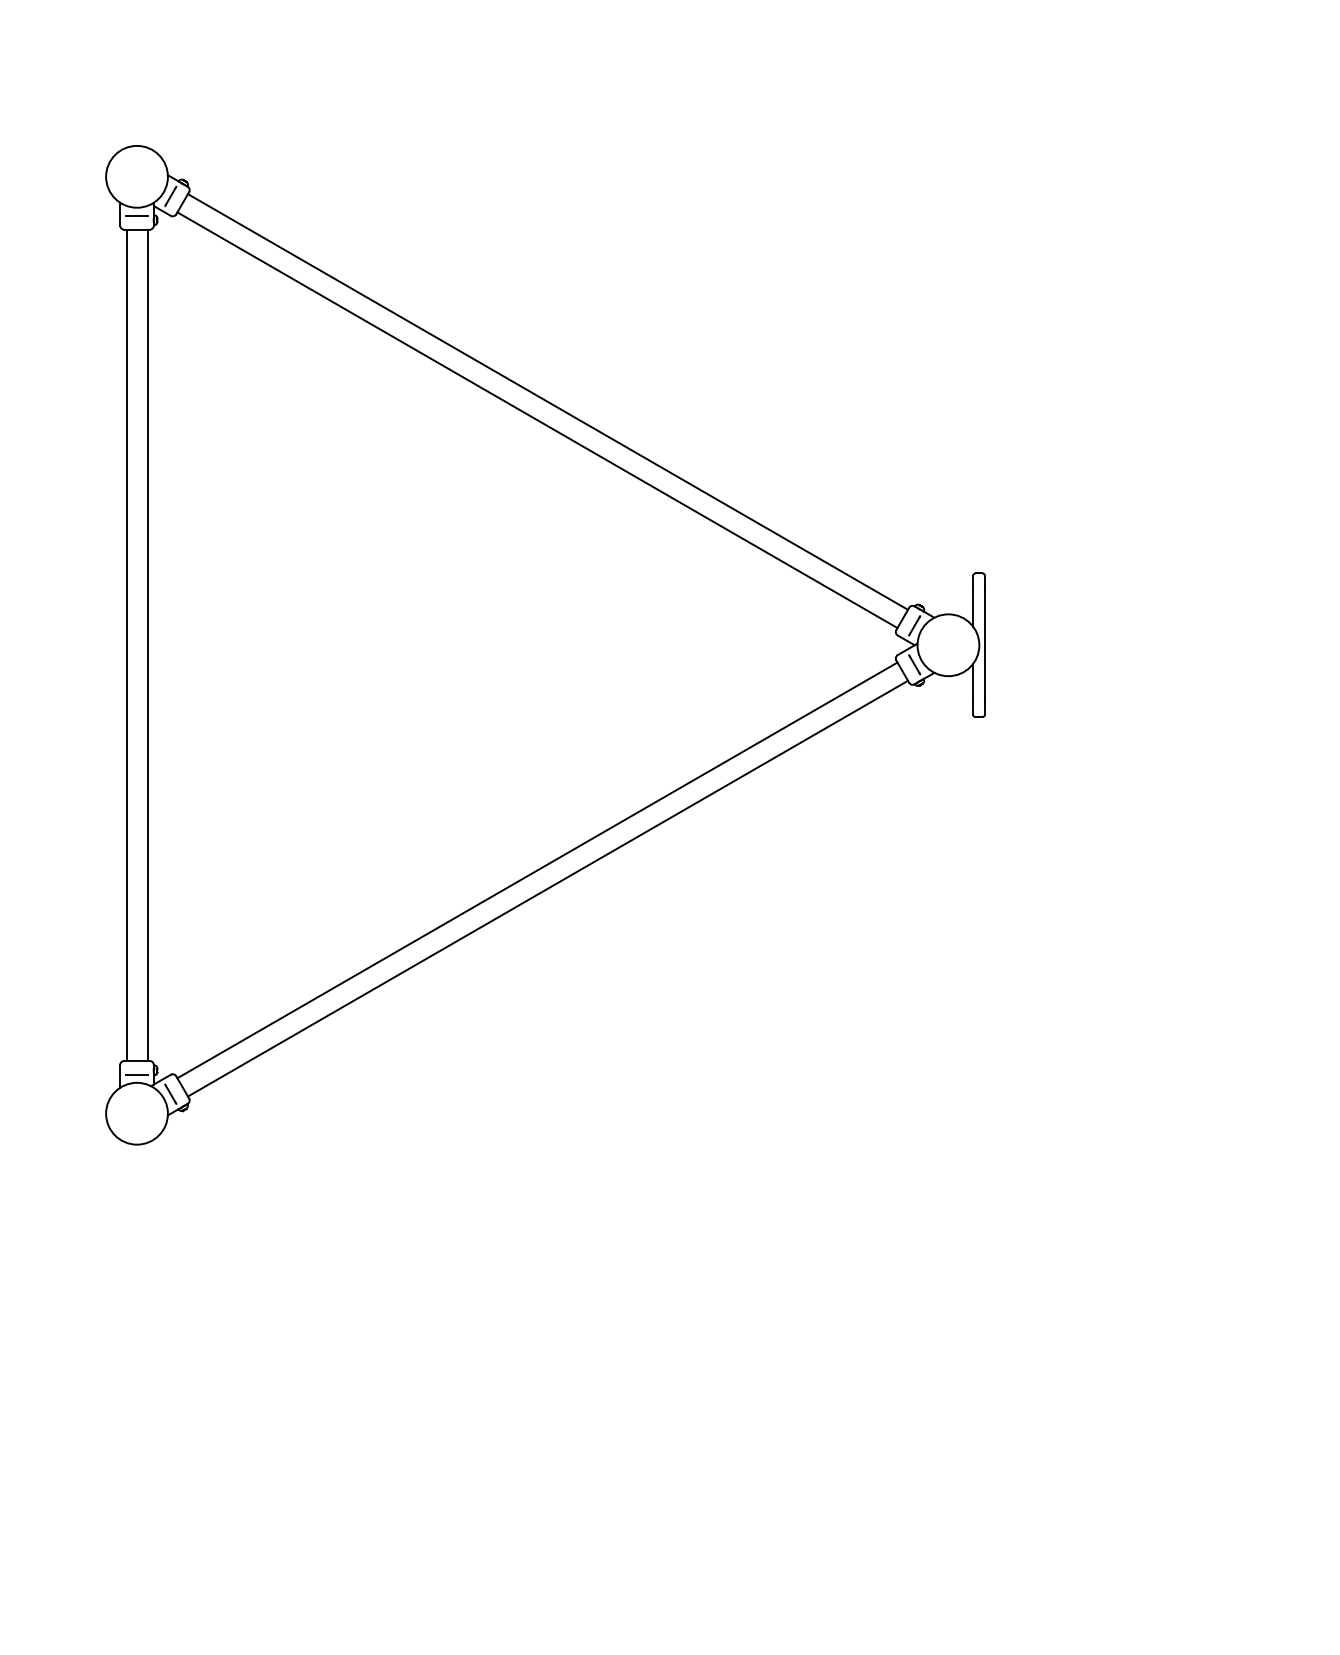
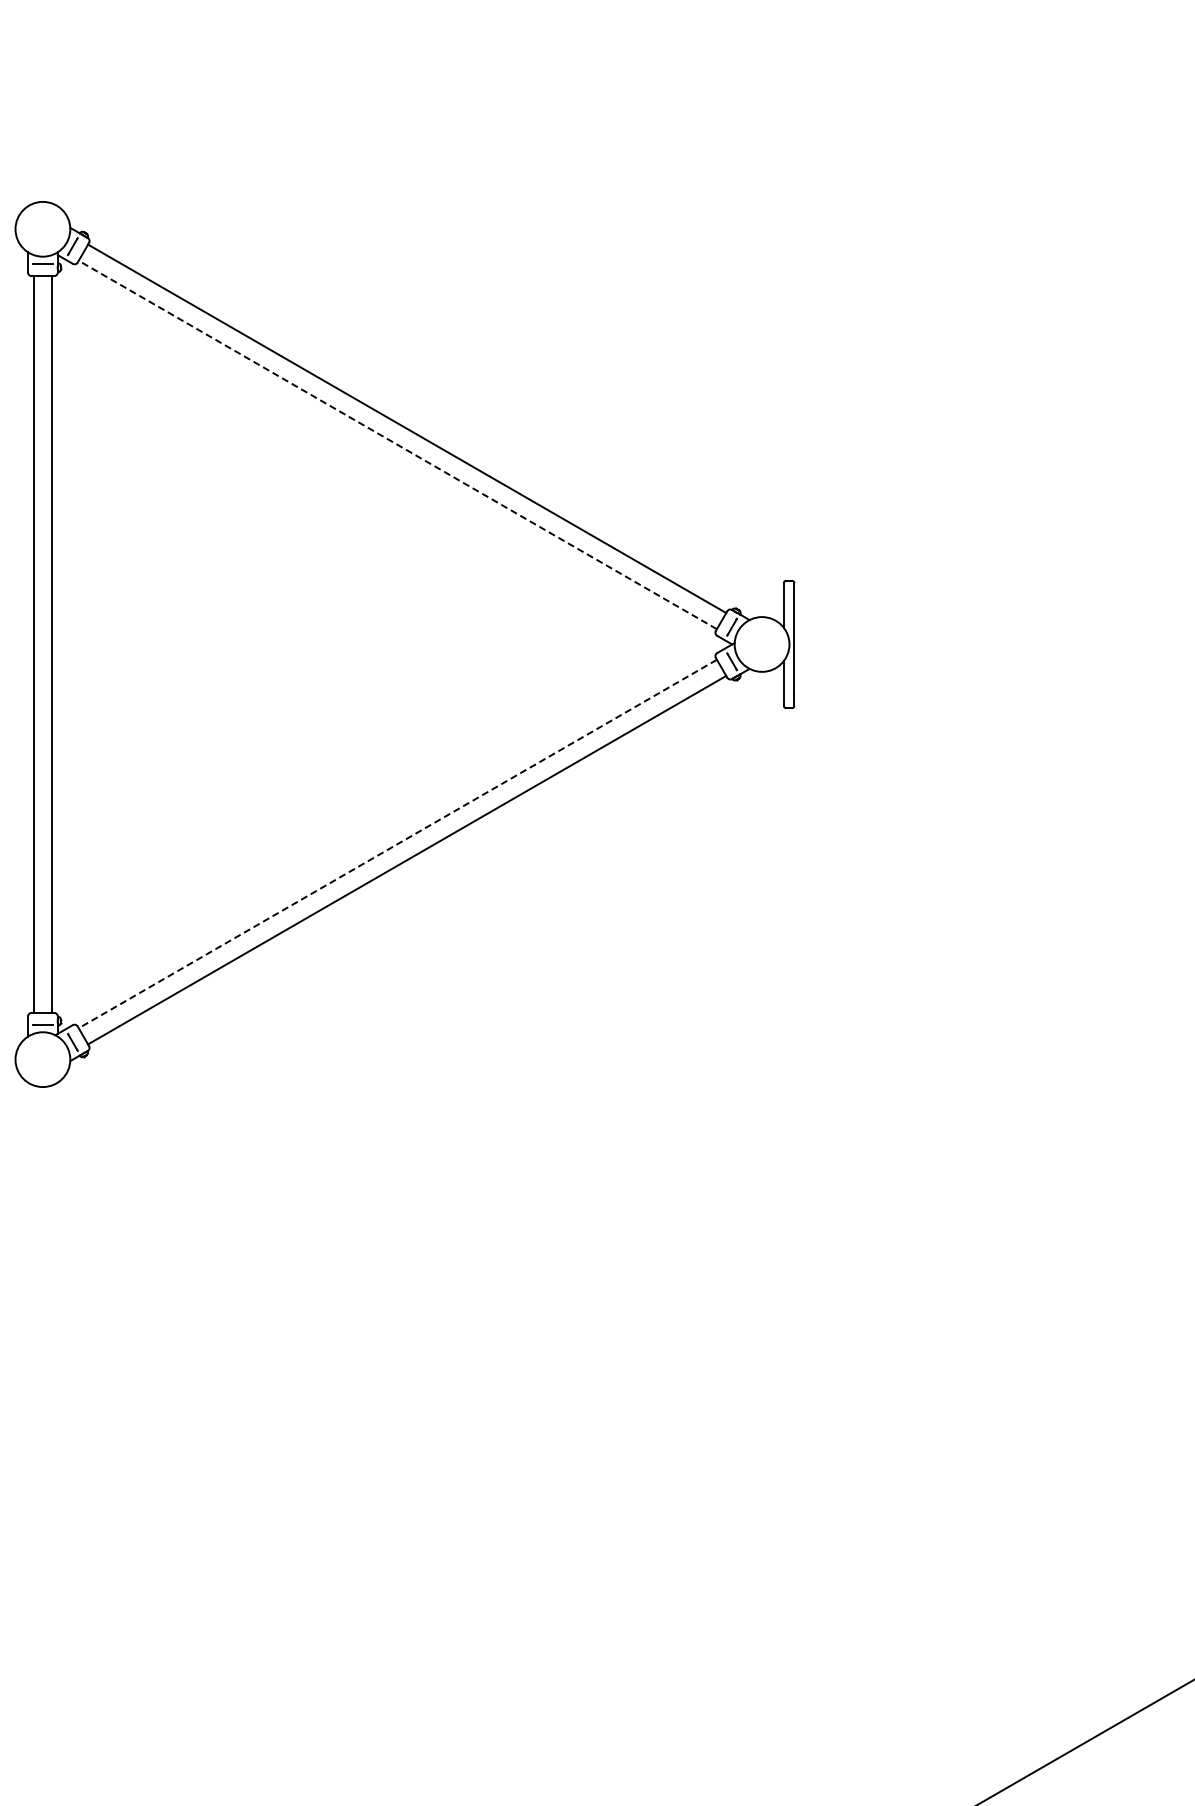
line: (537, 419) -> (397, 444), solid -> dashed
line: (537, 870) -> (397, 844), solid -> dashed

